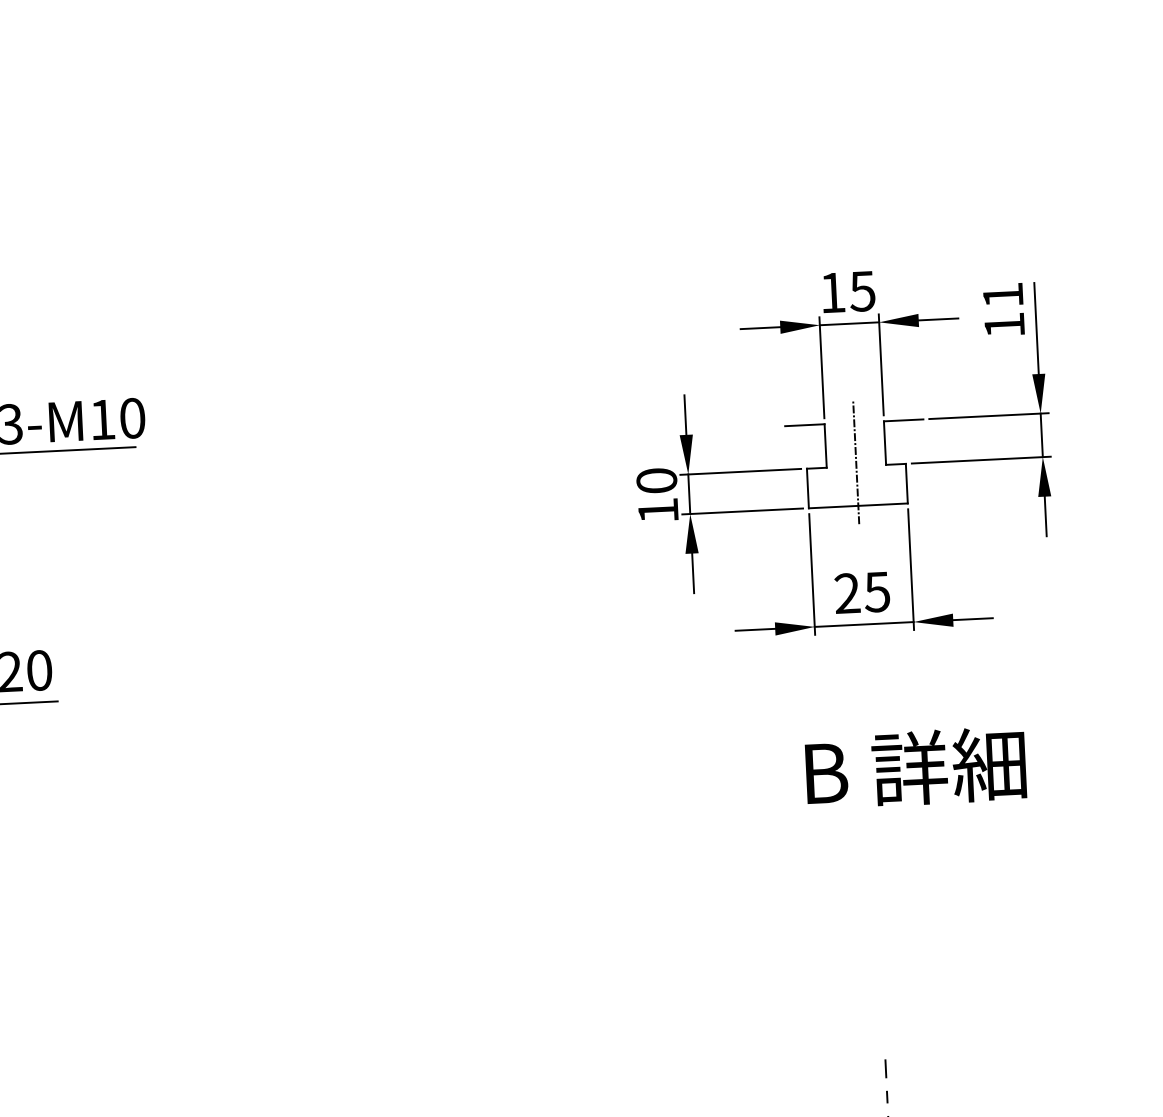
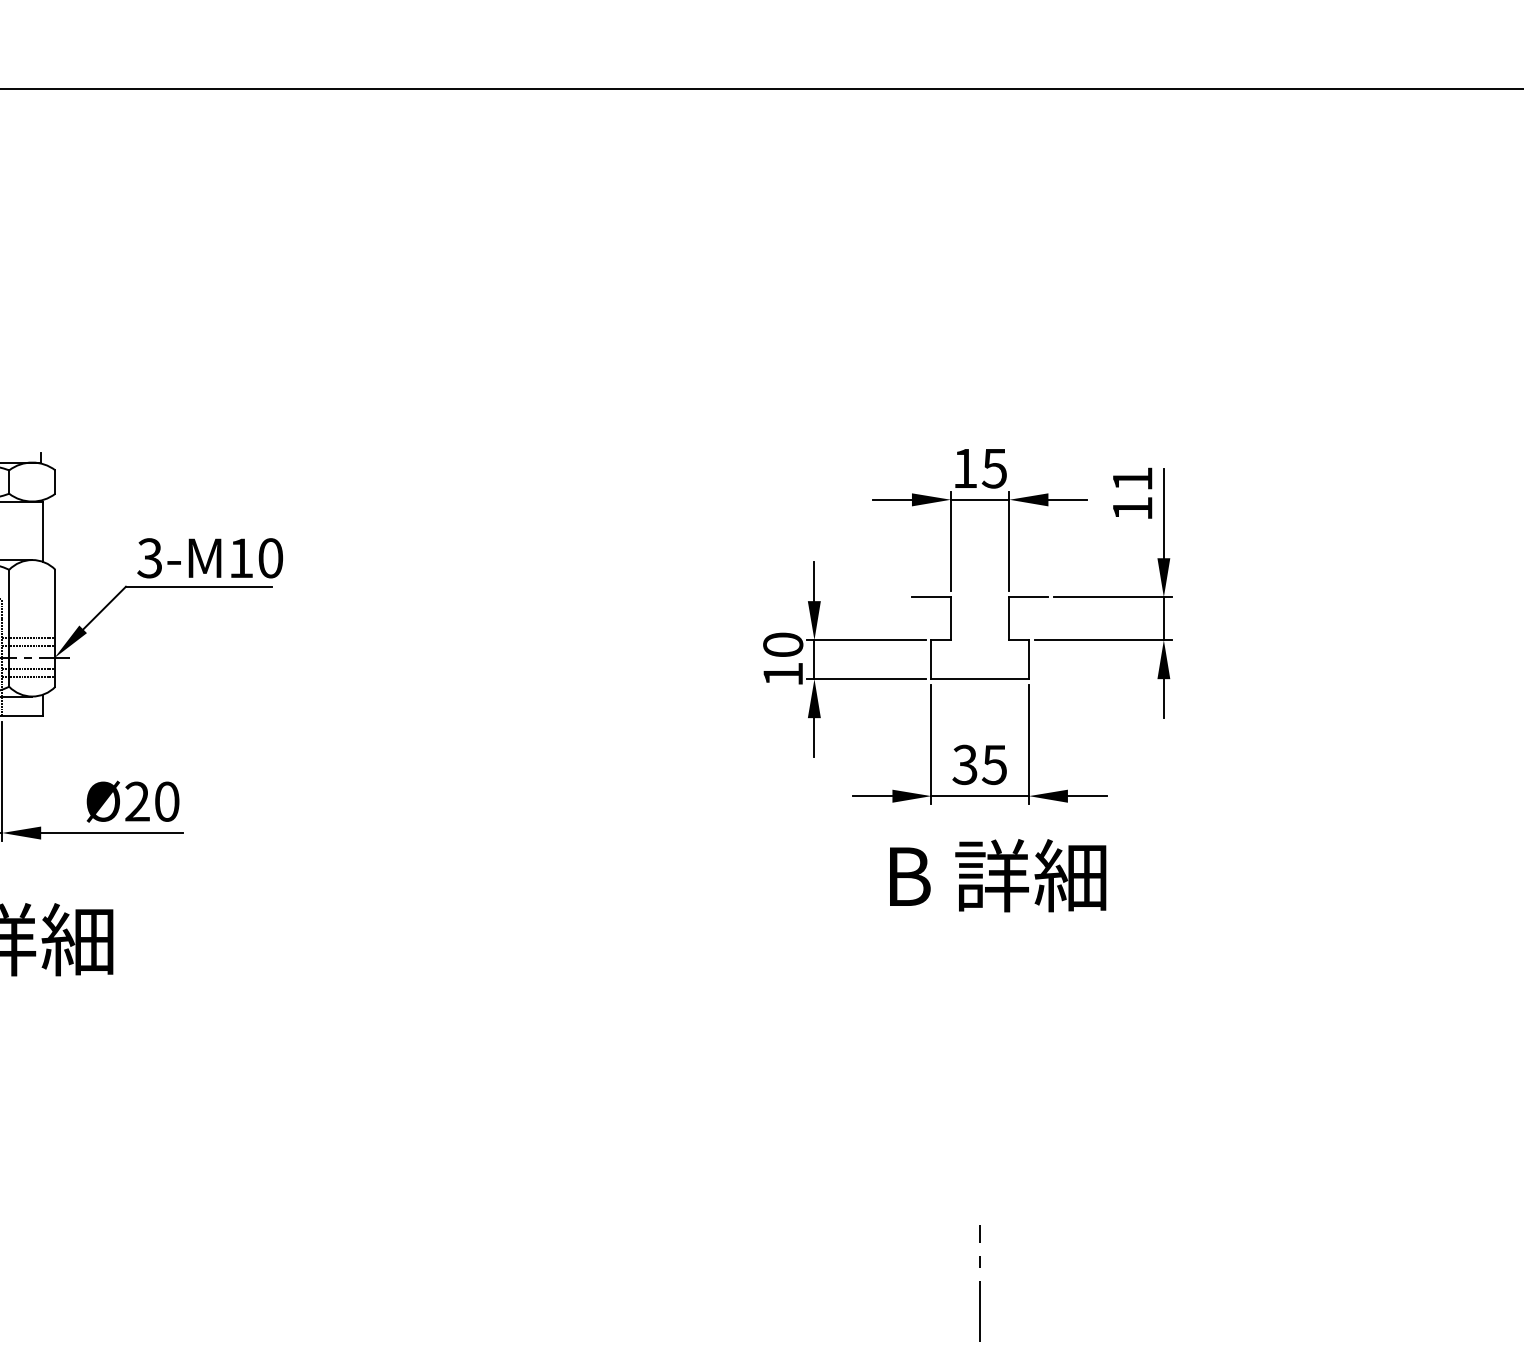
line: (856, 462) -> (980, 636), removed
text: (846, 593) -> (964, 764), 25 -> 35
text: (916, 767) -> (998, 875), moved

